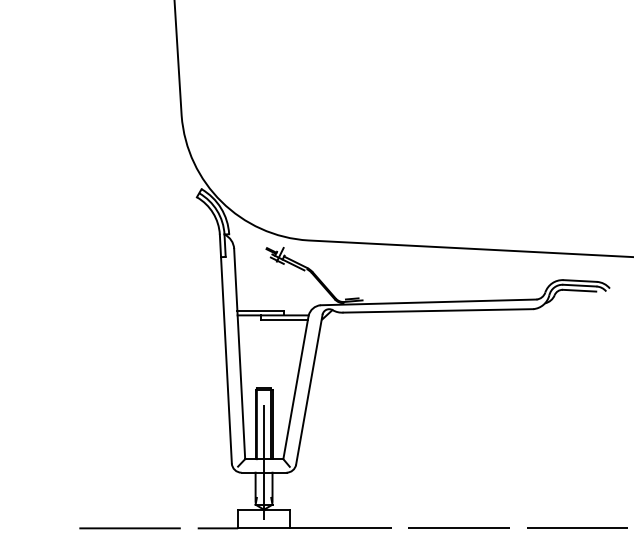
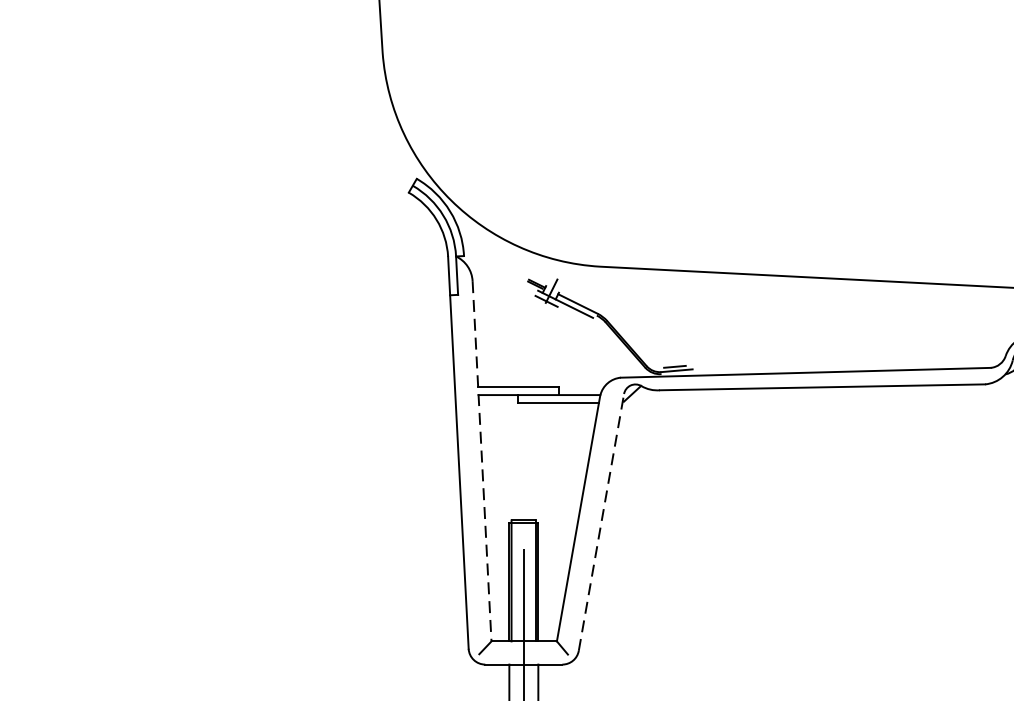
line: (239, 354) -> (481, 462), solid -> dashed
line: (309, 389) -> (601, 522), solid -> dashed

